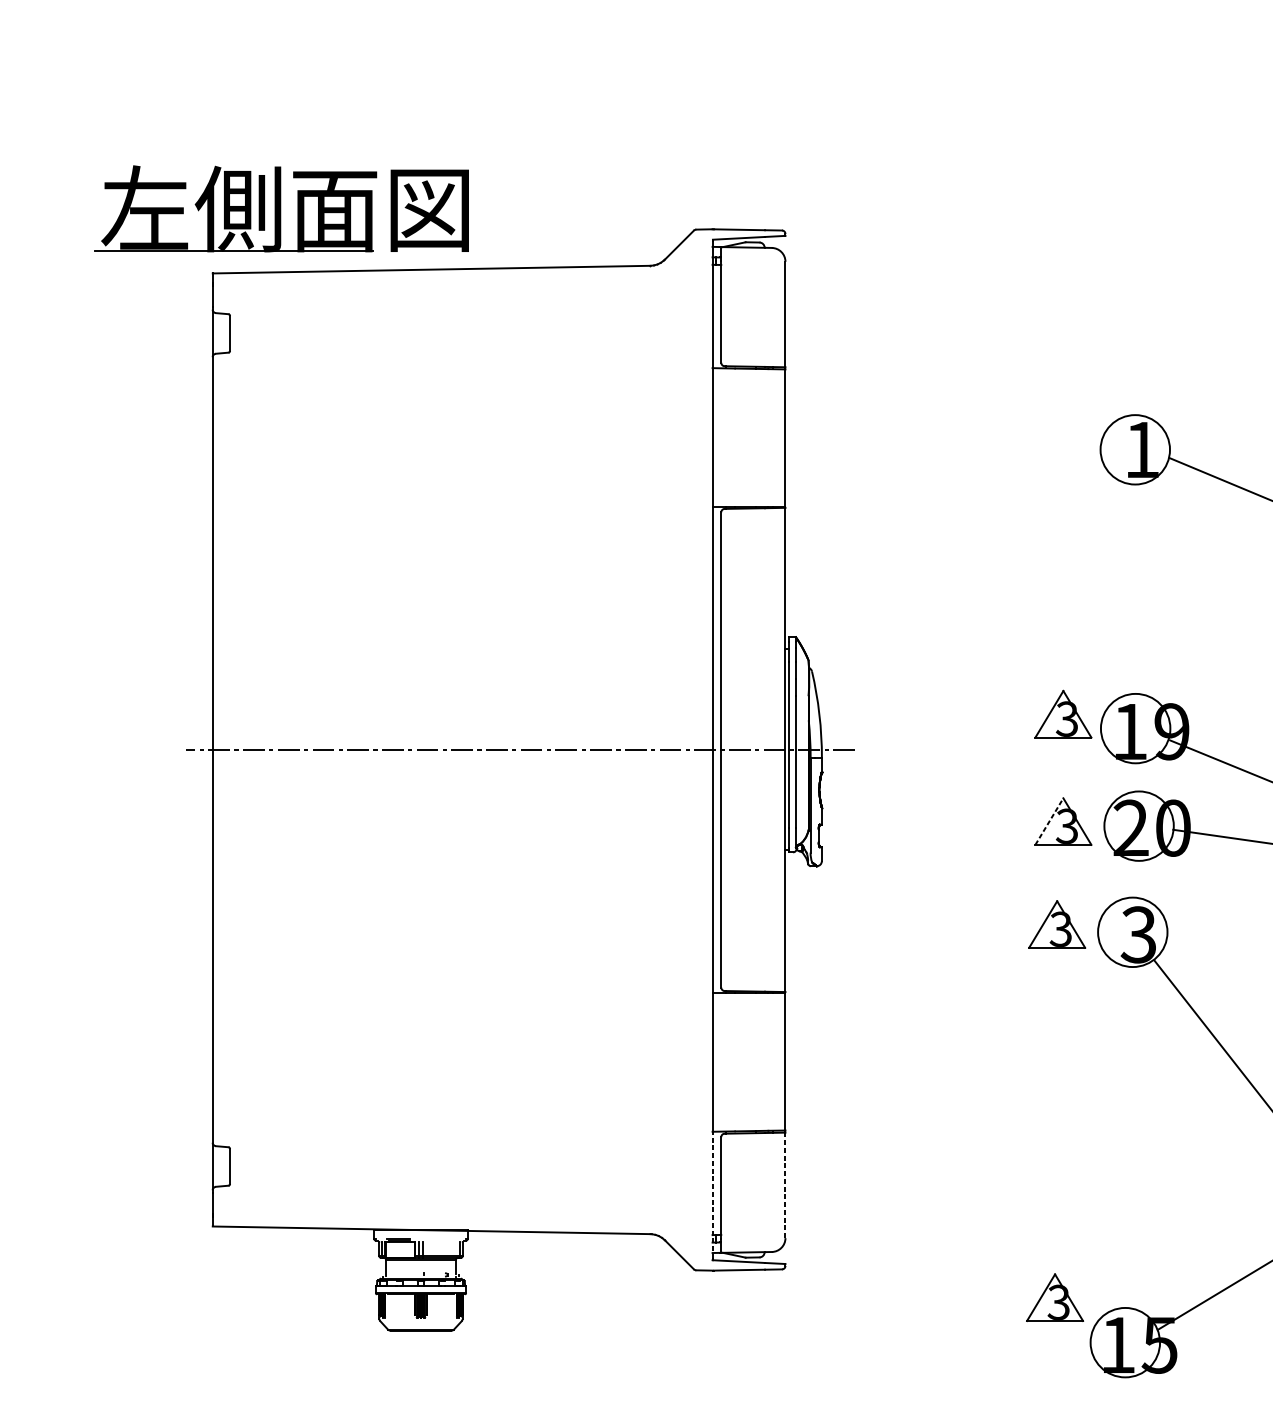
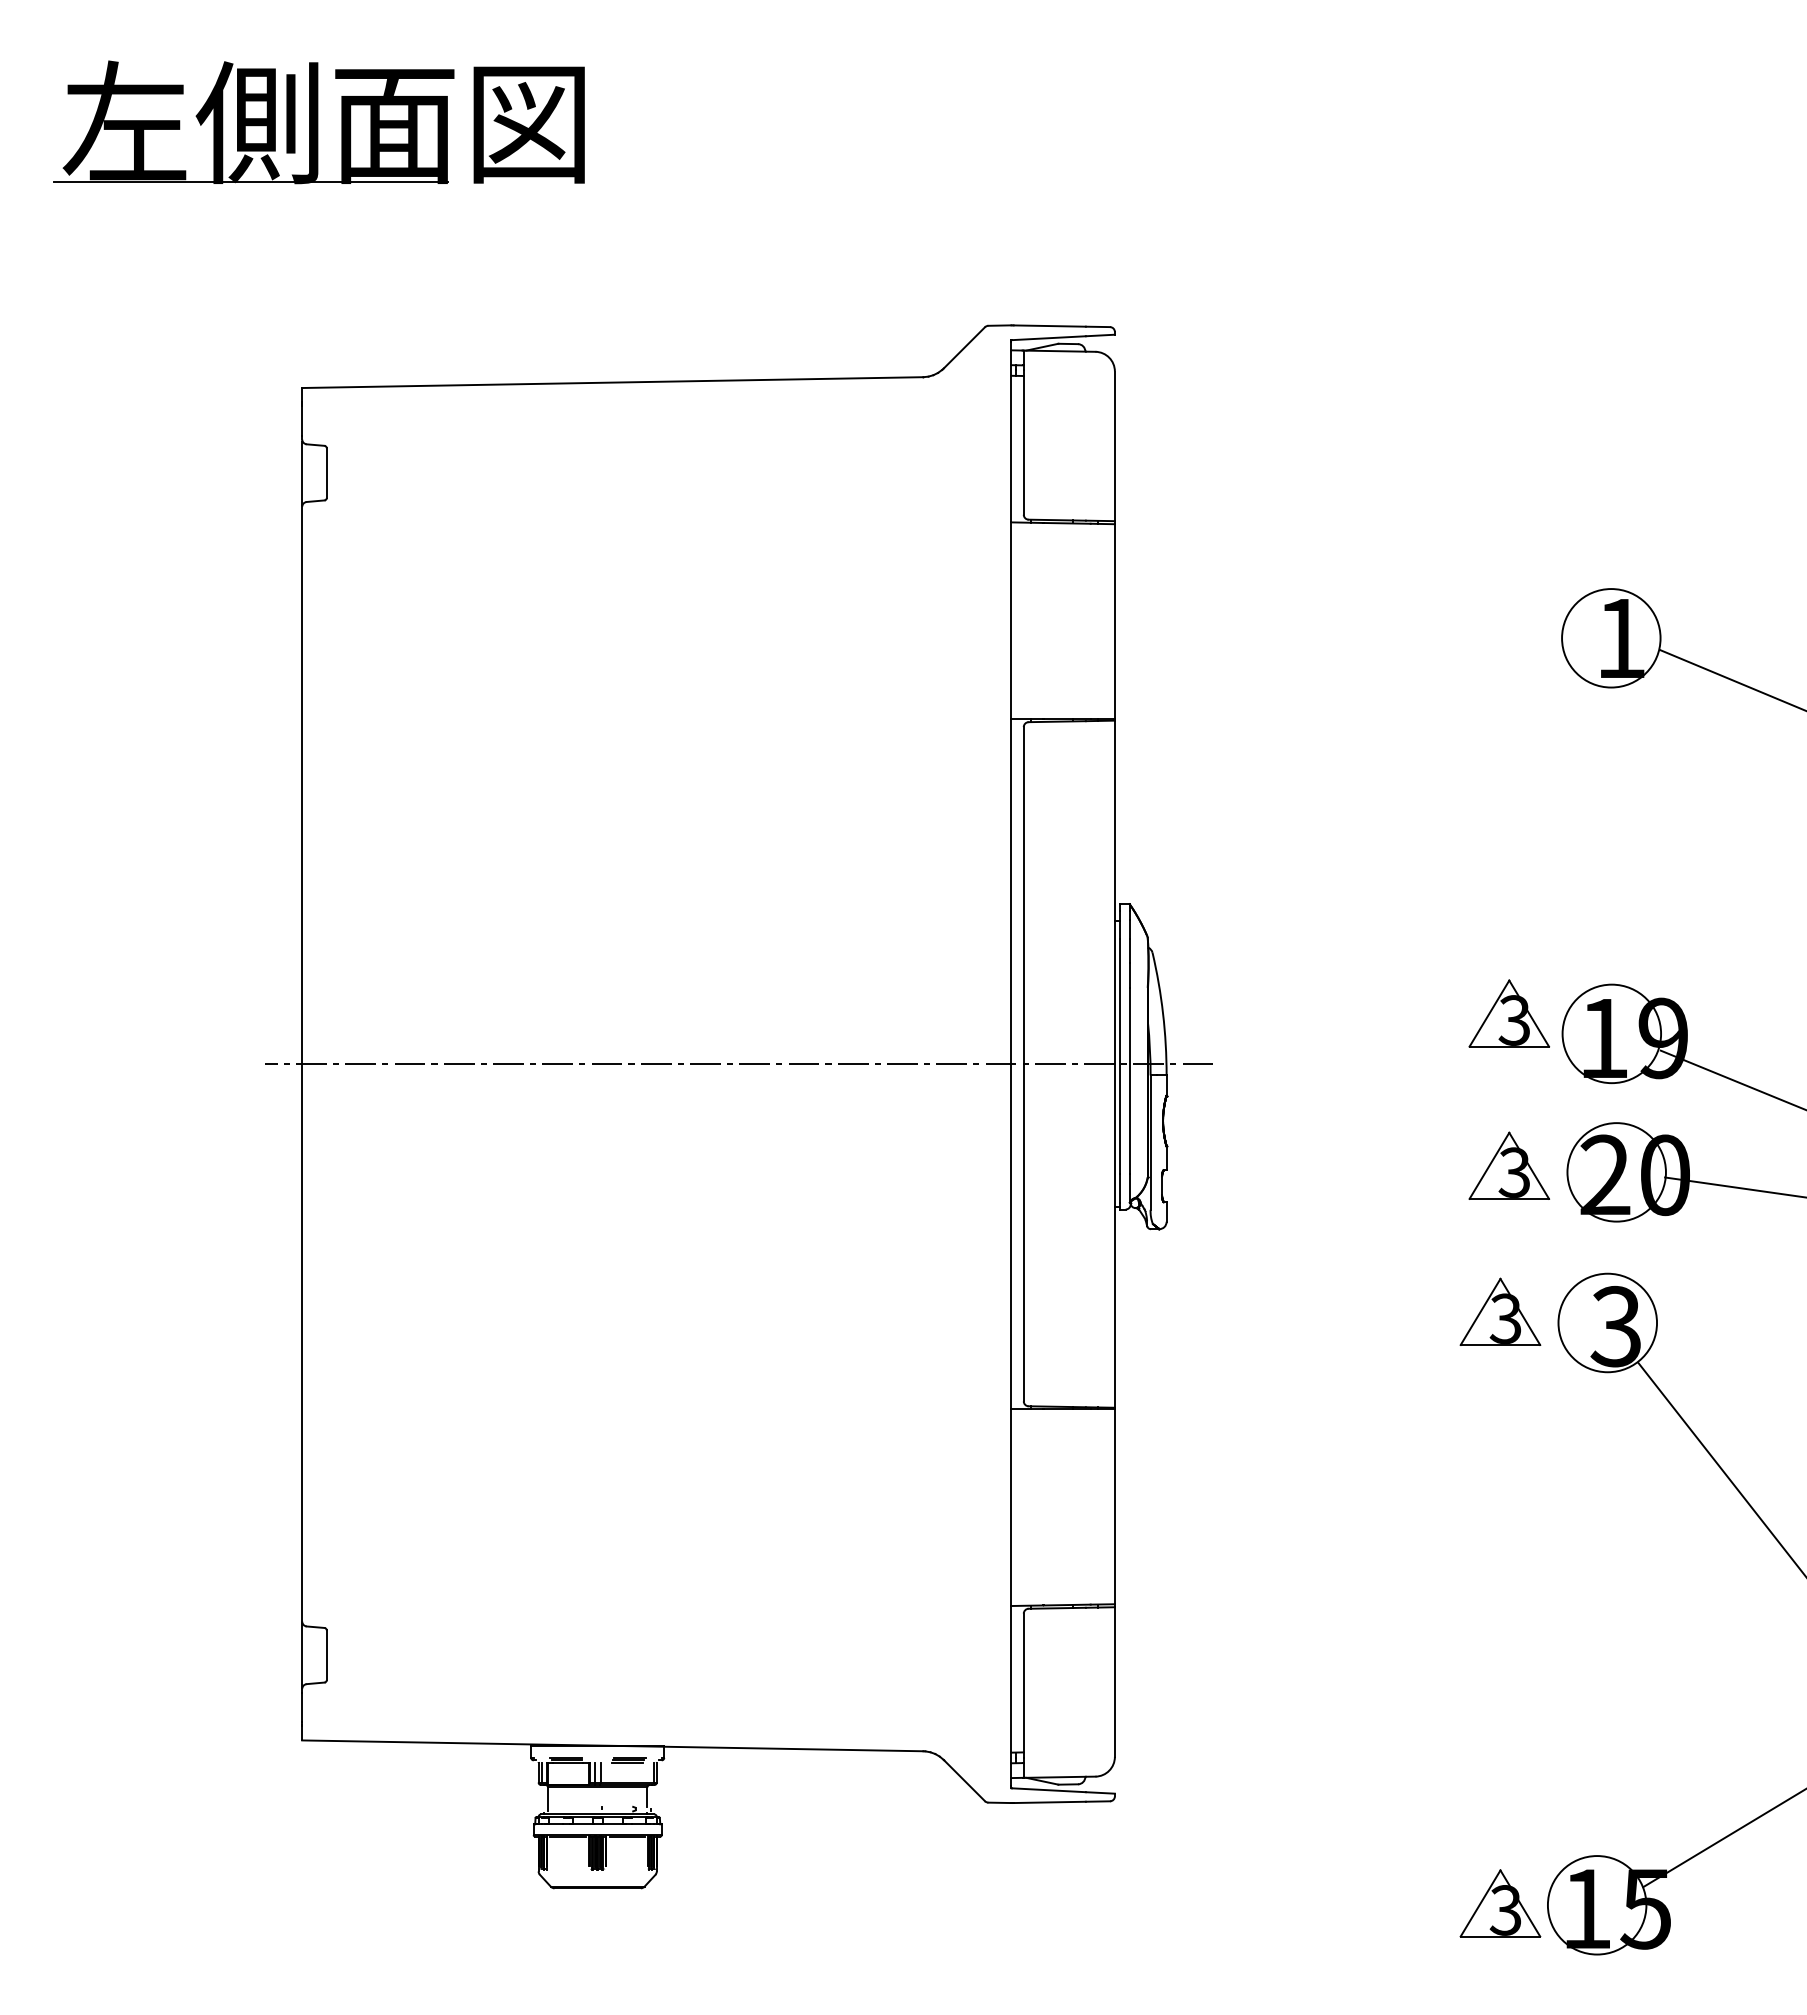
part: (281, 208) -> (318, 122), moved
line: (1049, 821) -> (1489, 1165), dashed -> solid
line: (785, 1185) -> (1114, 1682), dashed -> solid
line: (712, 1194) -> (1011, 1695), dashed -> solid
part: (442, 1240) -> (628, 1760), added
part: (1055, 1297) -> (1500, 1903), moved

